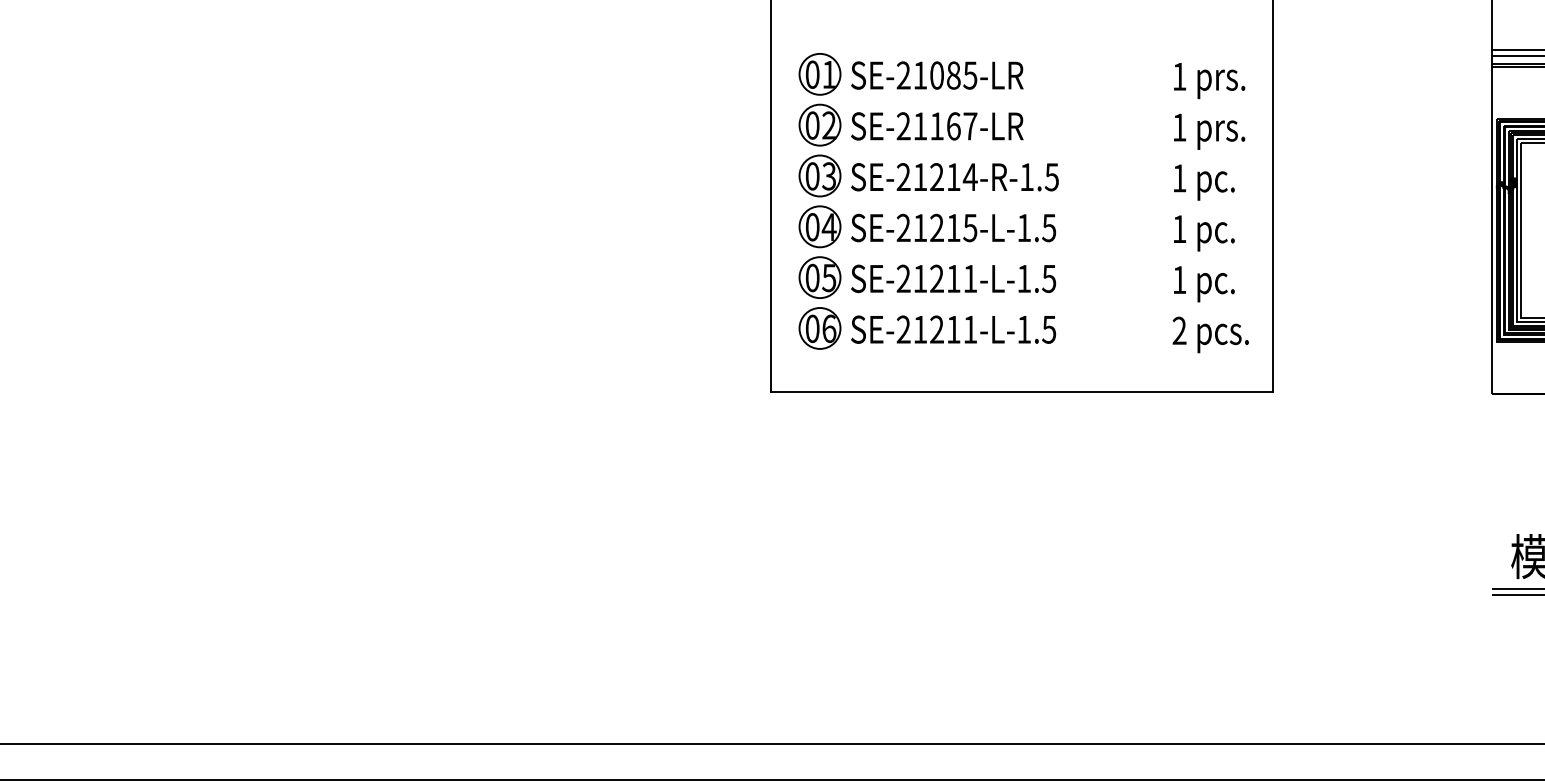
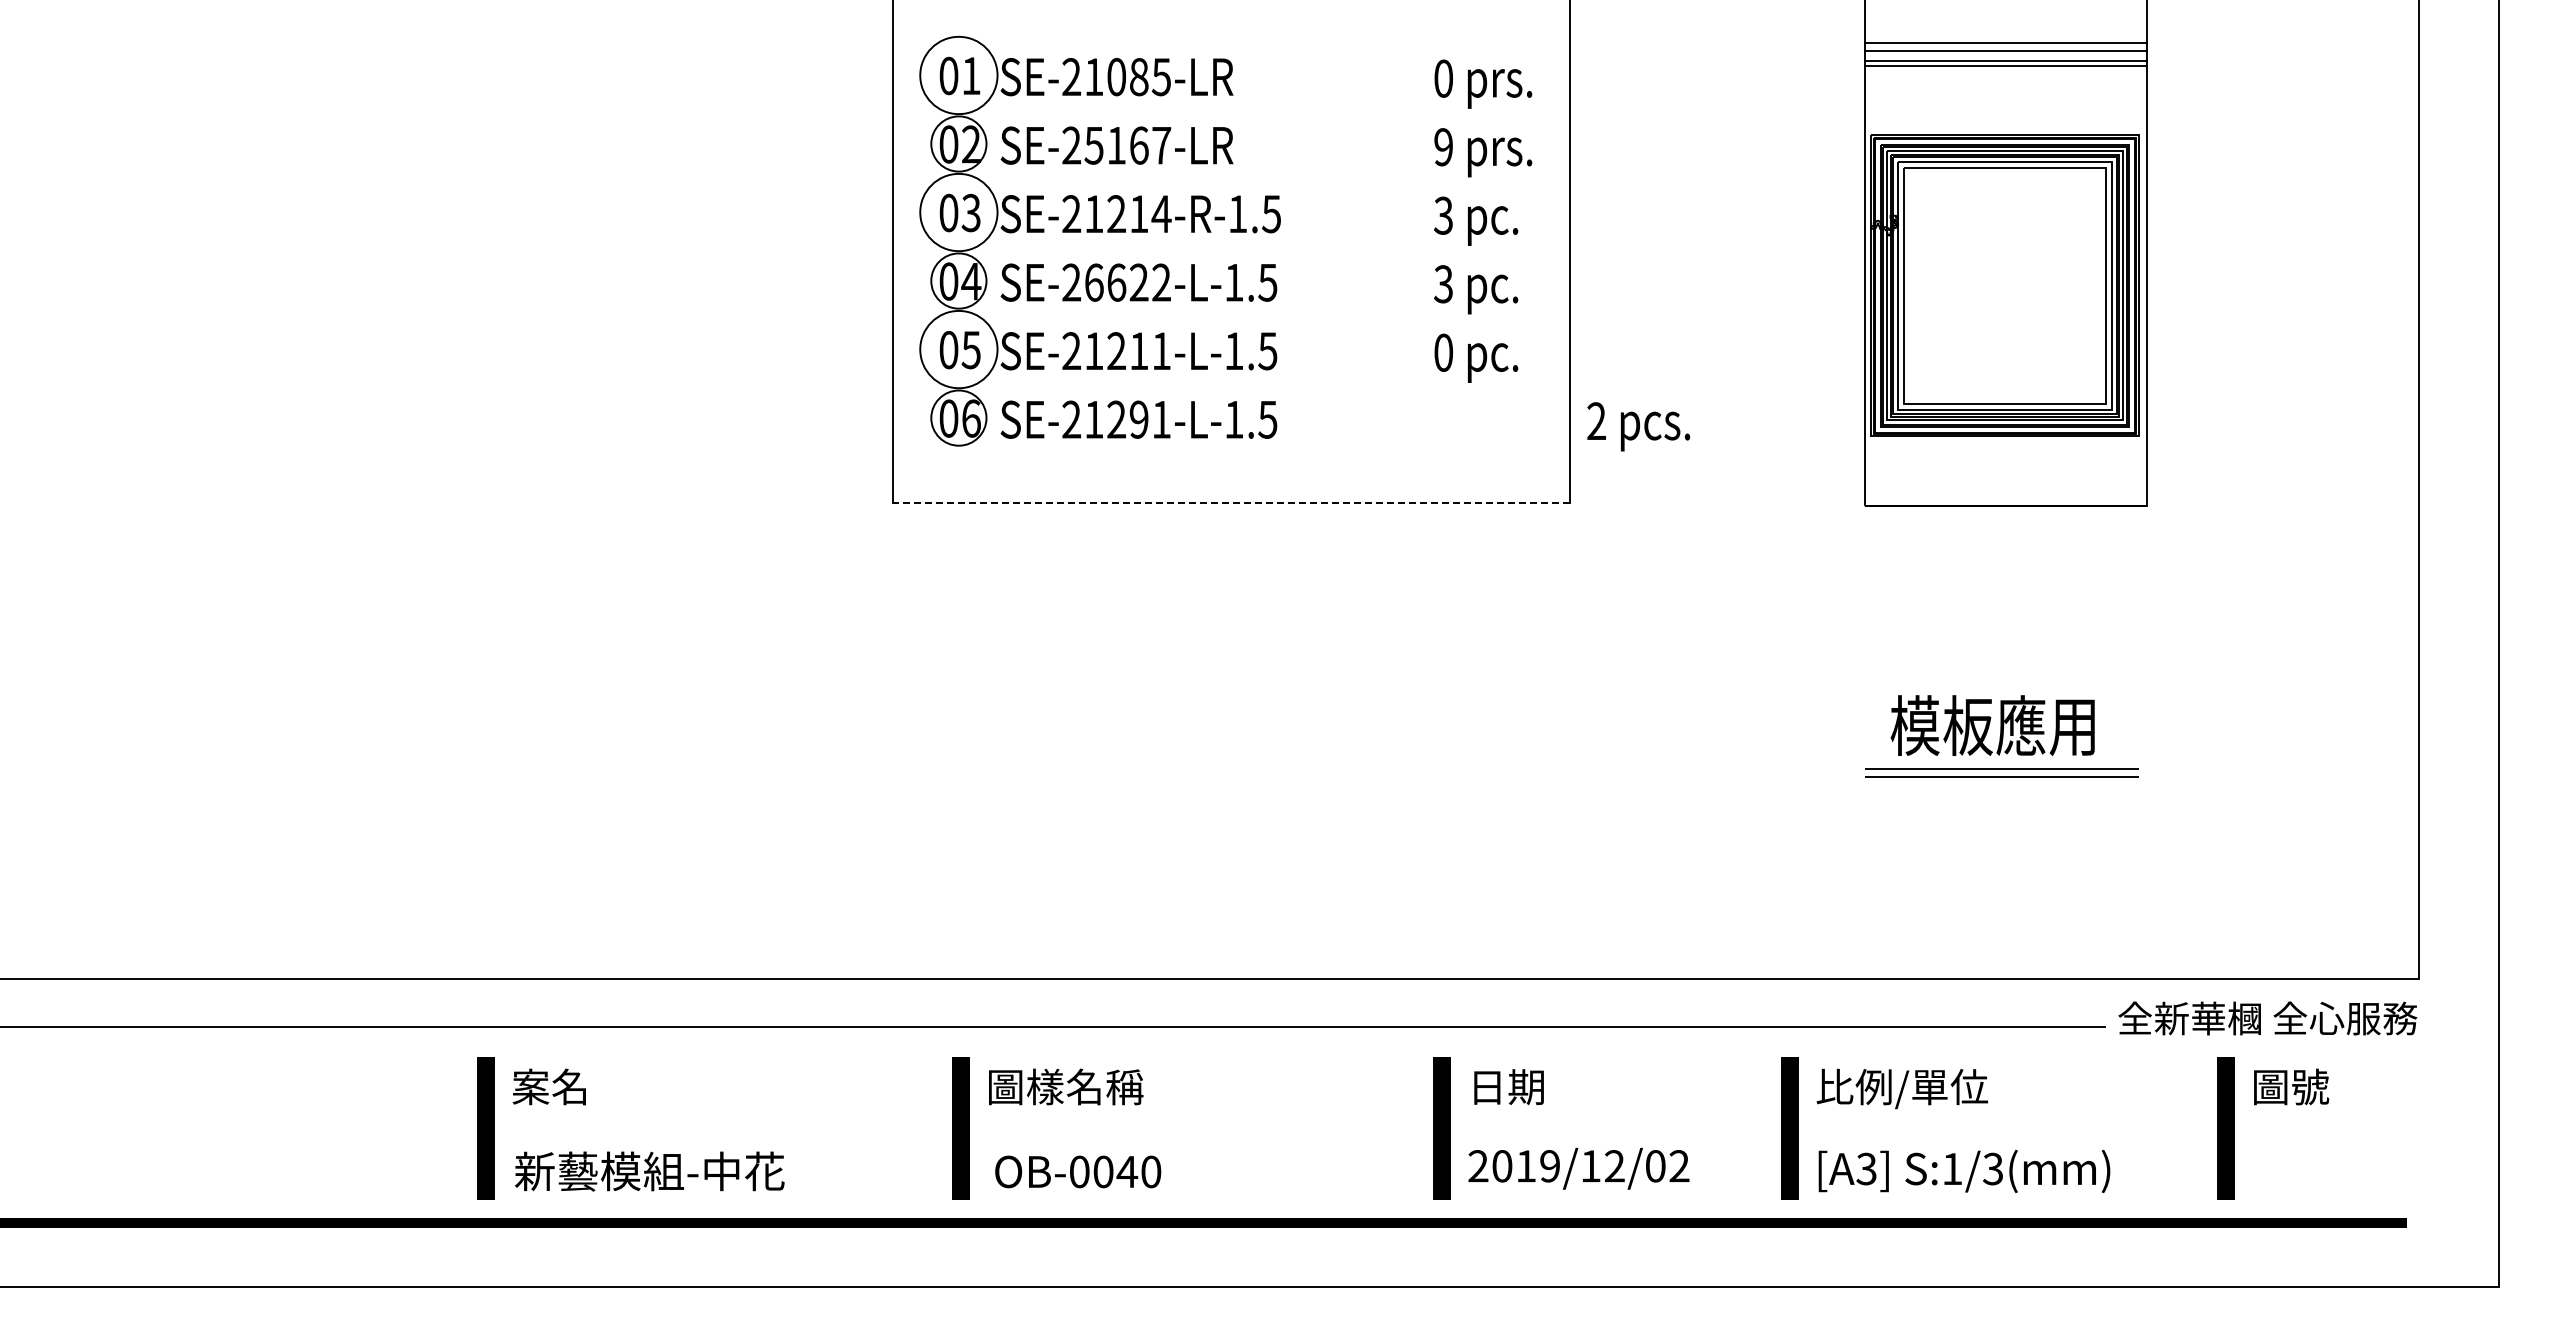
circle: (819, 74) -> (958, 75), size x1.4
text: (1179, 76) -> (1443, 78), 1 -> 0
text: (919, 126) -> (1093, 145), SE-21167-LR -> SE-25167-LR
text: (1179, 127) -> (1443, 147), 1 -> 9
circle: (819, 175) -> (958, 212), size x1.4
text: (1179, 178) -> (1443, 215), 1 -> 3
text: (945, 227) -> (1127, 282), SE-21215-L-1.5 -> SE-26622-L-1.5
text: (1179, 229) -> (1443, 284), 1 -> 3
circle: (819, 277) -> (958, 349), size x1.4
text: (1179, 279) -> (1443, 352), 1 -> 0
text: (953, 329) -> (1138, 419), SE-21211-L-1.5 -> SE-21291-L-1.5
text: (1210, 334) -> (1638, 426), moved
line: (1021, 391) -> (1230, 503), solid -> dashed

